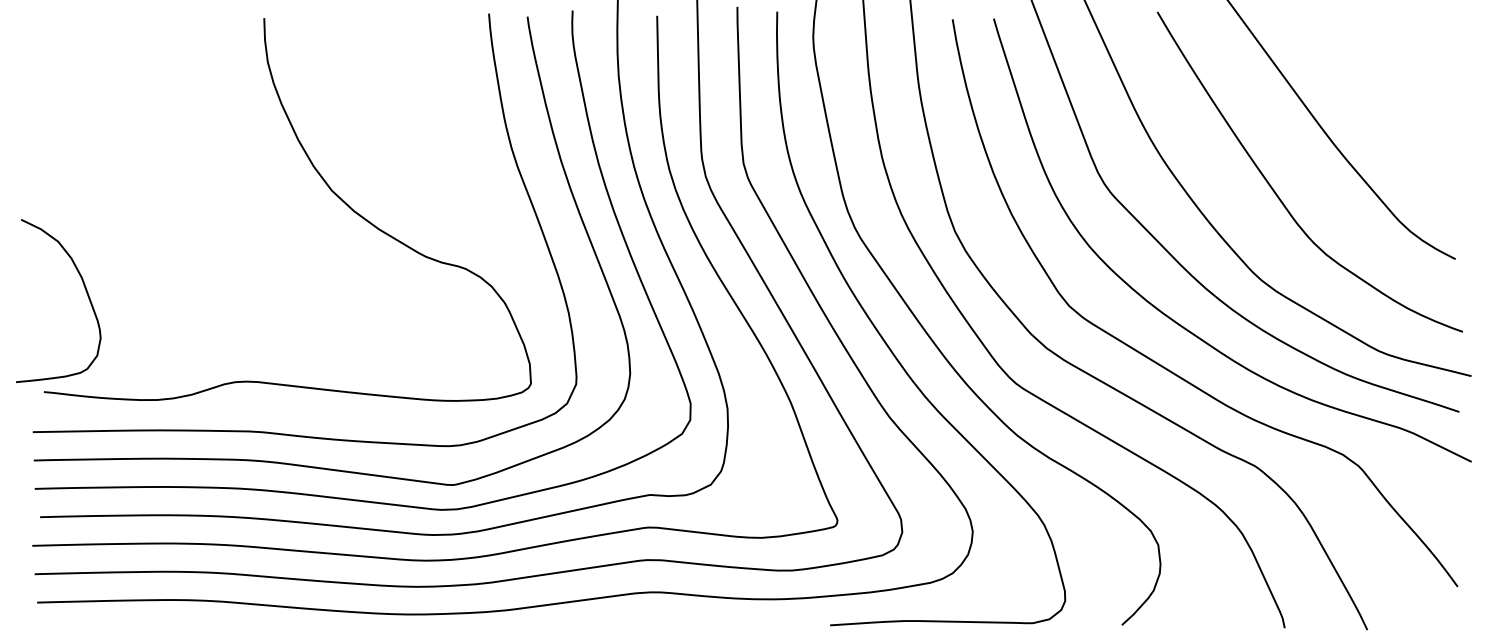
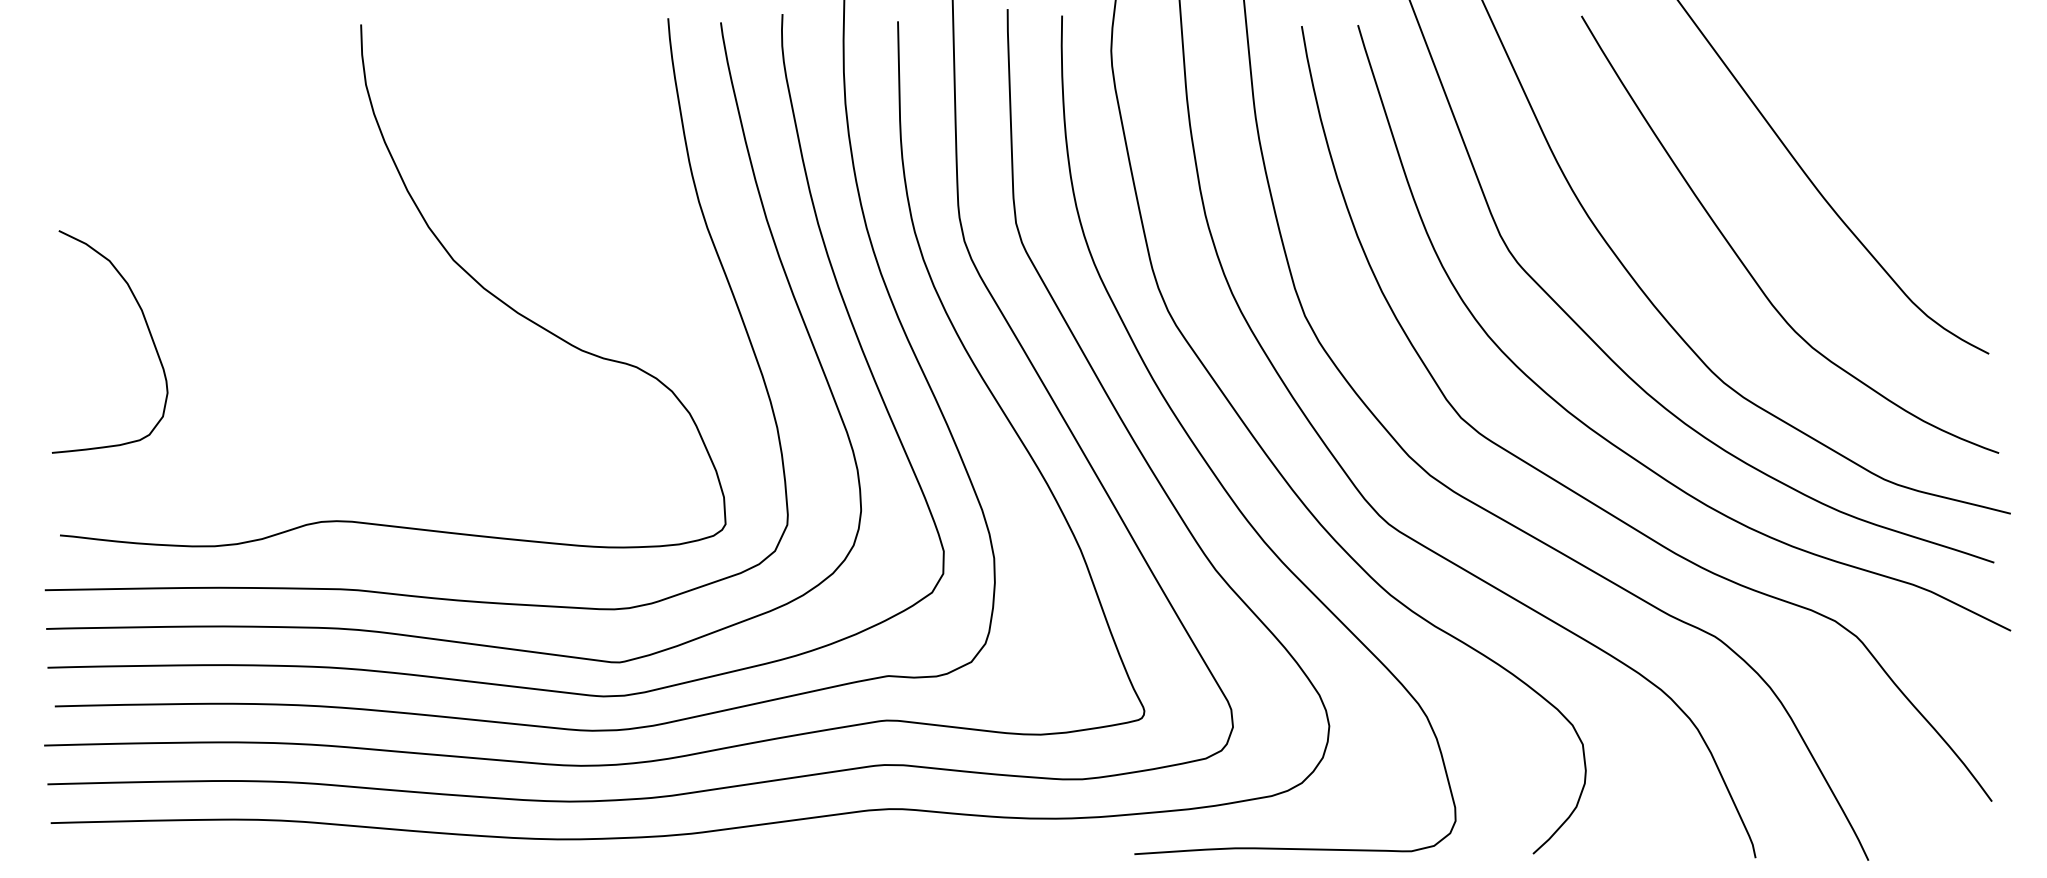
curve: (85, 289) -> (146, 326), moved

